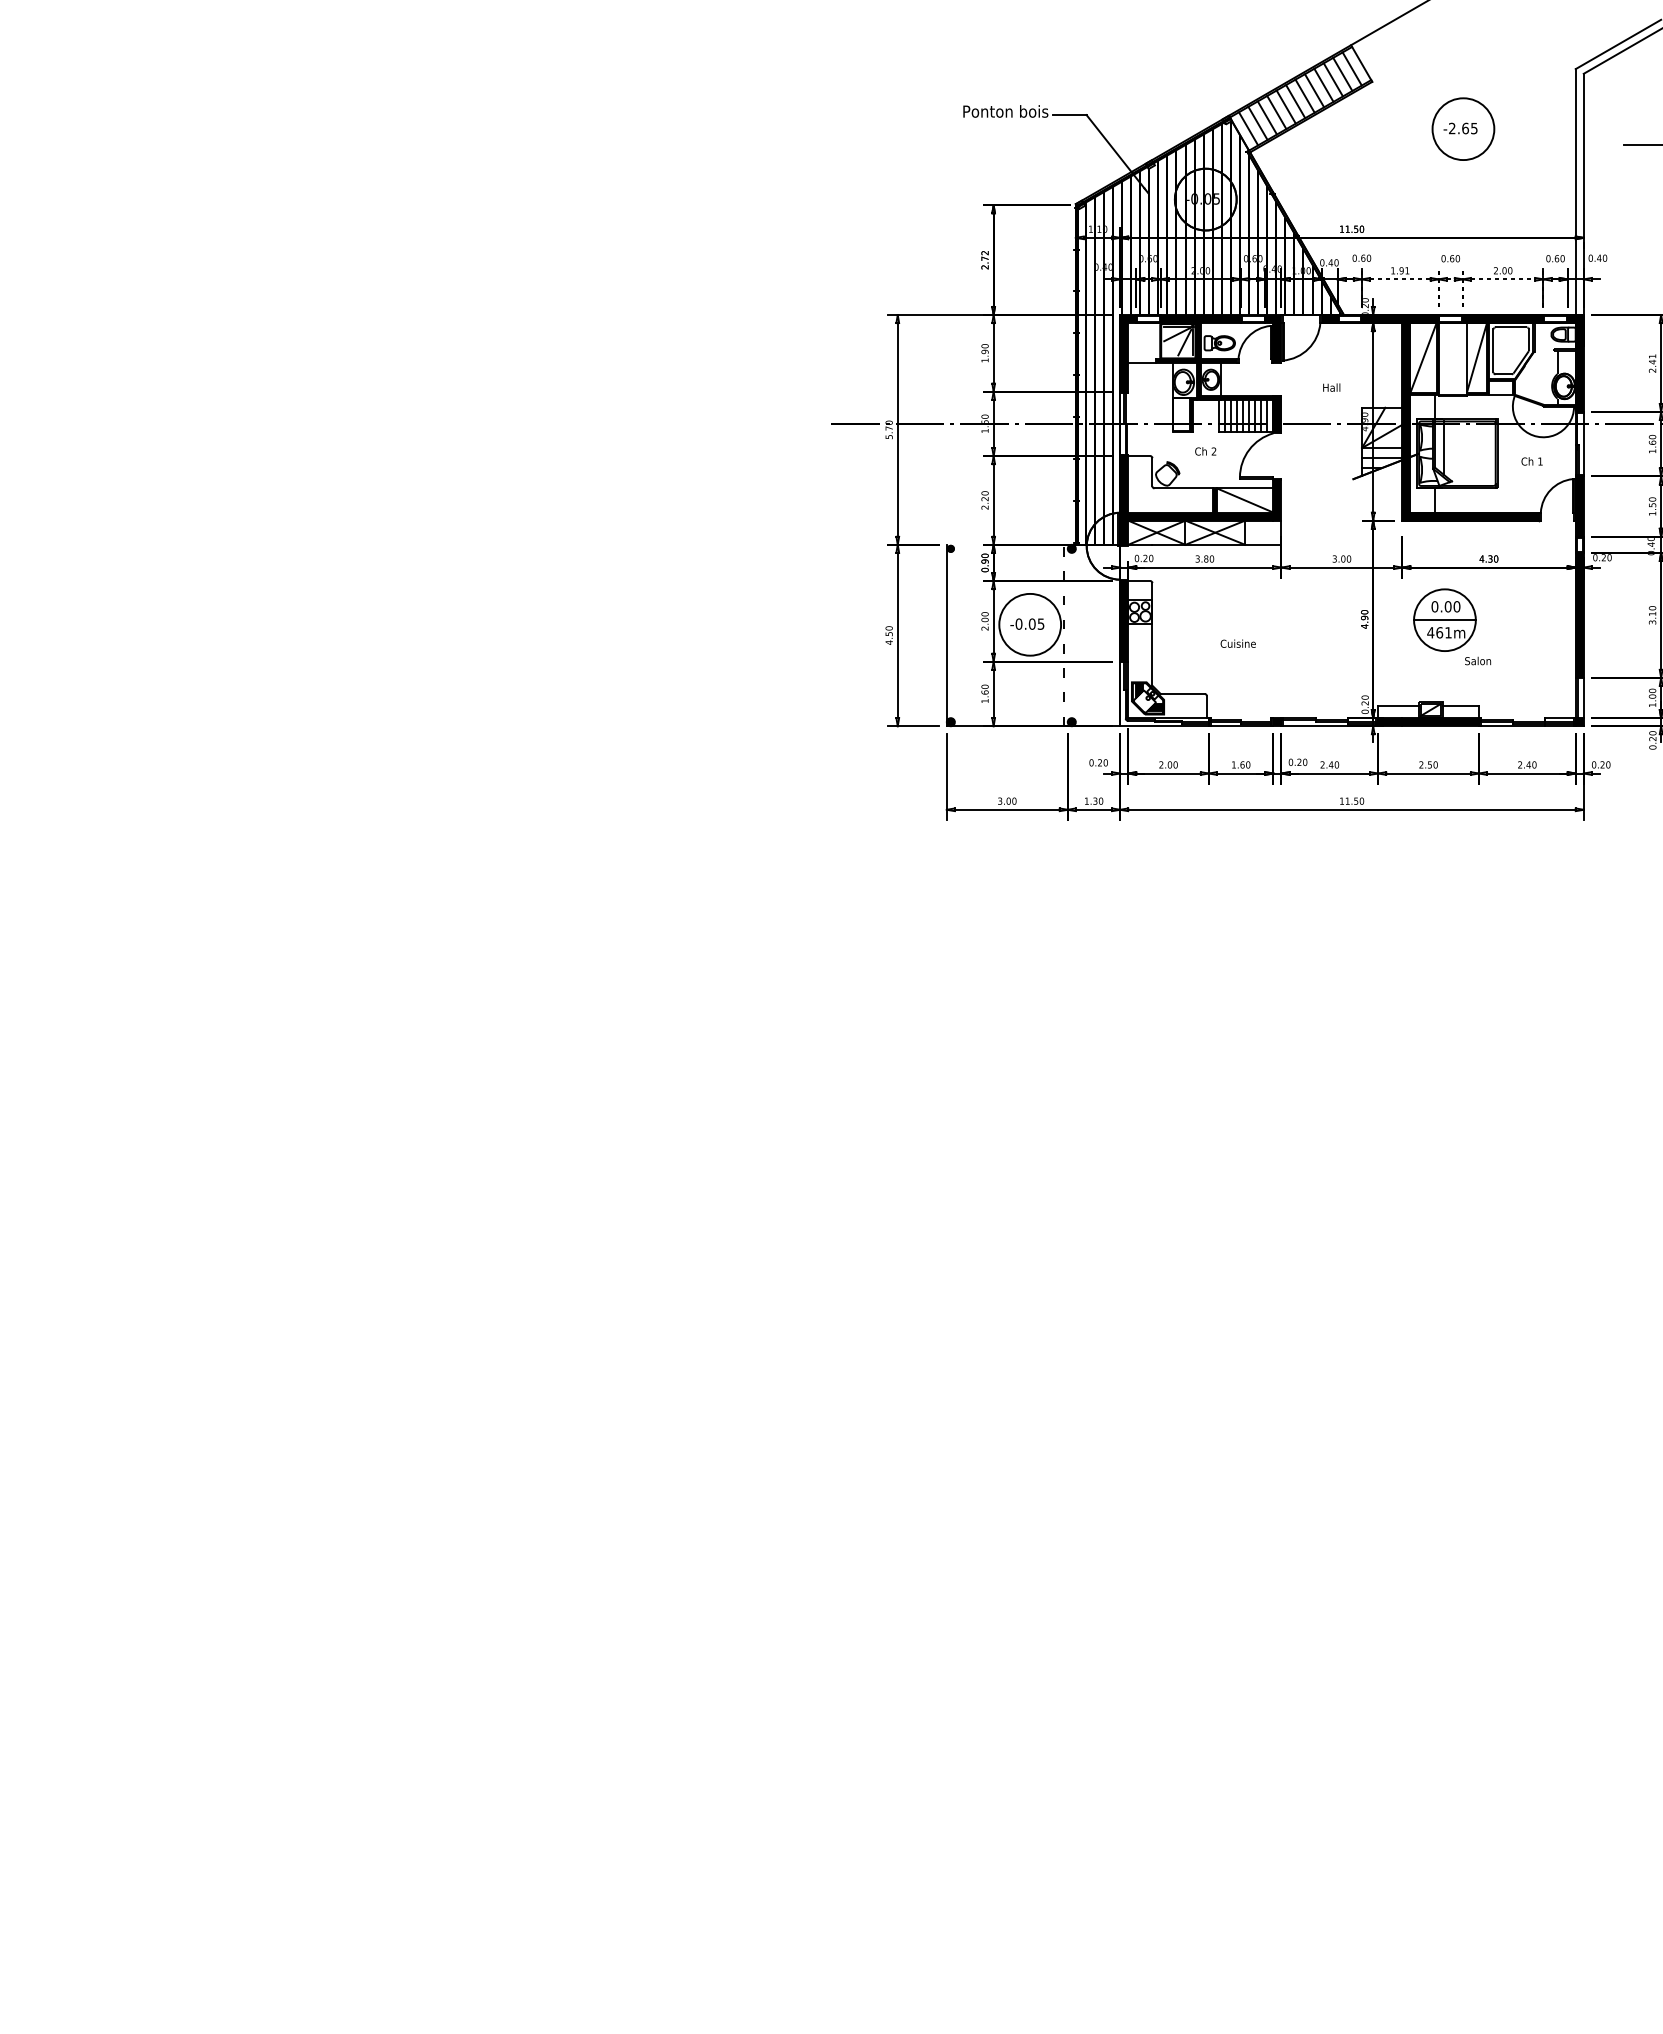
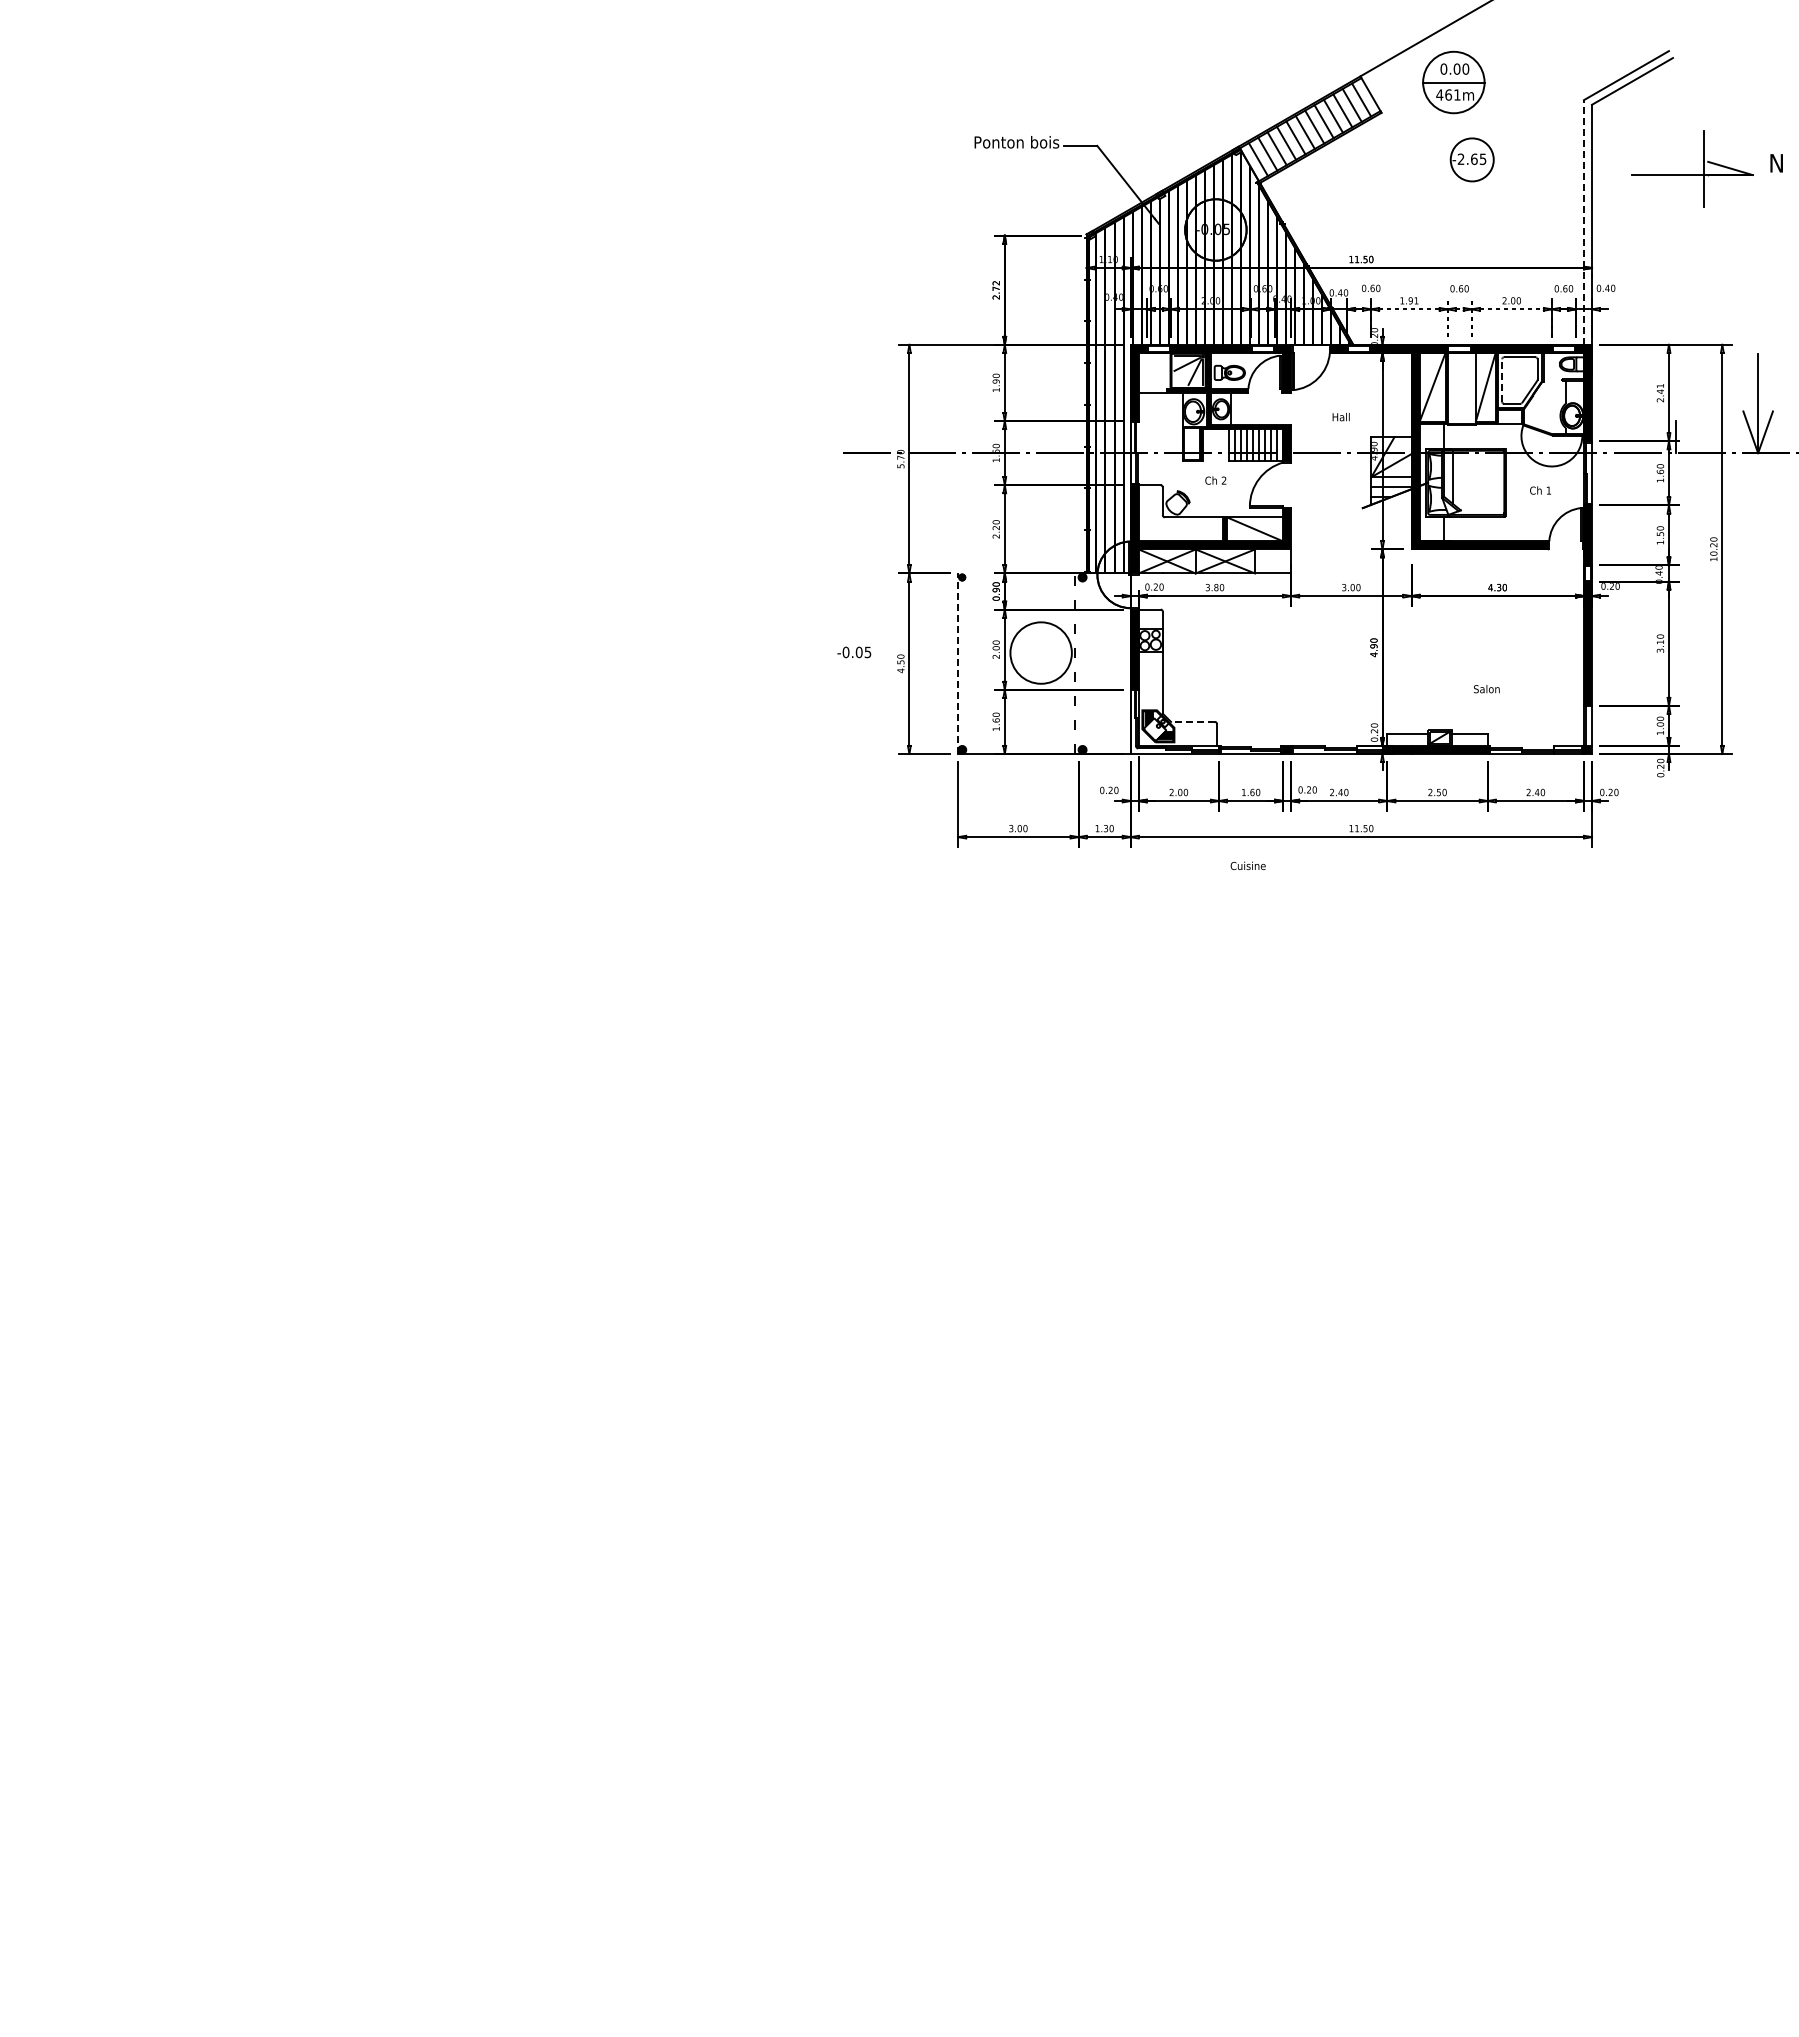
circle: (1462, 128) -> (1471, 159), size x0.7
line: (1575, 192) -> (1583, 222), solid -> dashed
line: (1493, 350) -> (1502, 380), solid -> dashed
part: (1444, 620) -> (1453, 82), moved
text: (1027, 624) -> (854, 652), moved
line: (947, 635) -> (958, 663), solid -> dashed
text: (1237, 643) -> (1247, 865), moved
line: (1182, 693) -> (1192, 721), solid -> dashed

